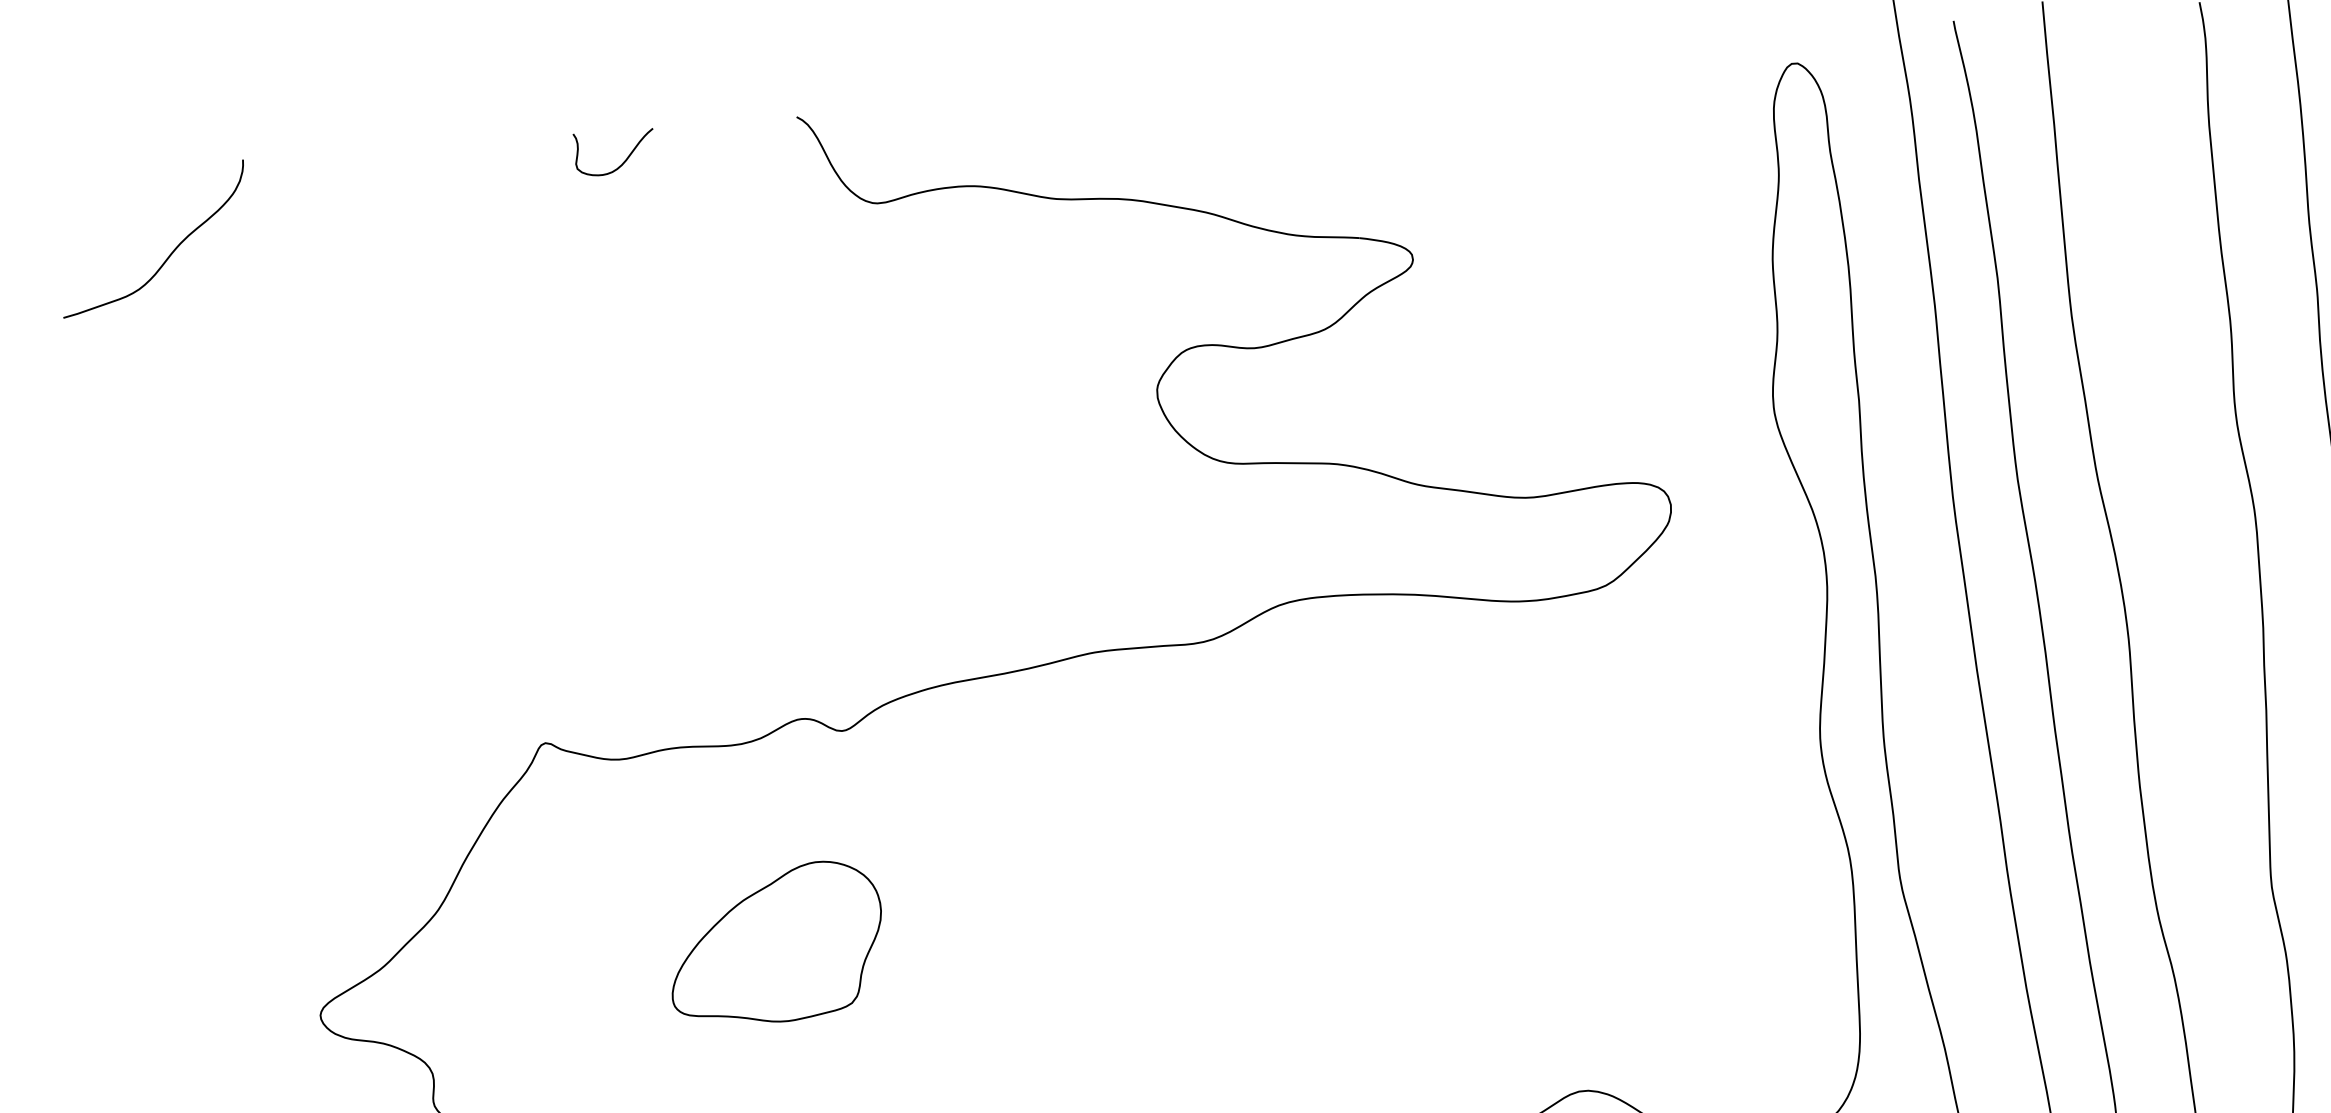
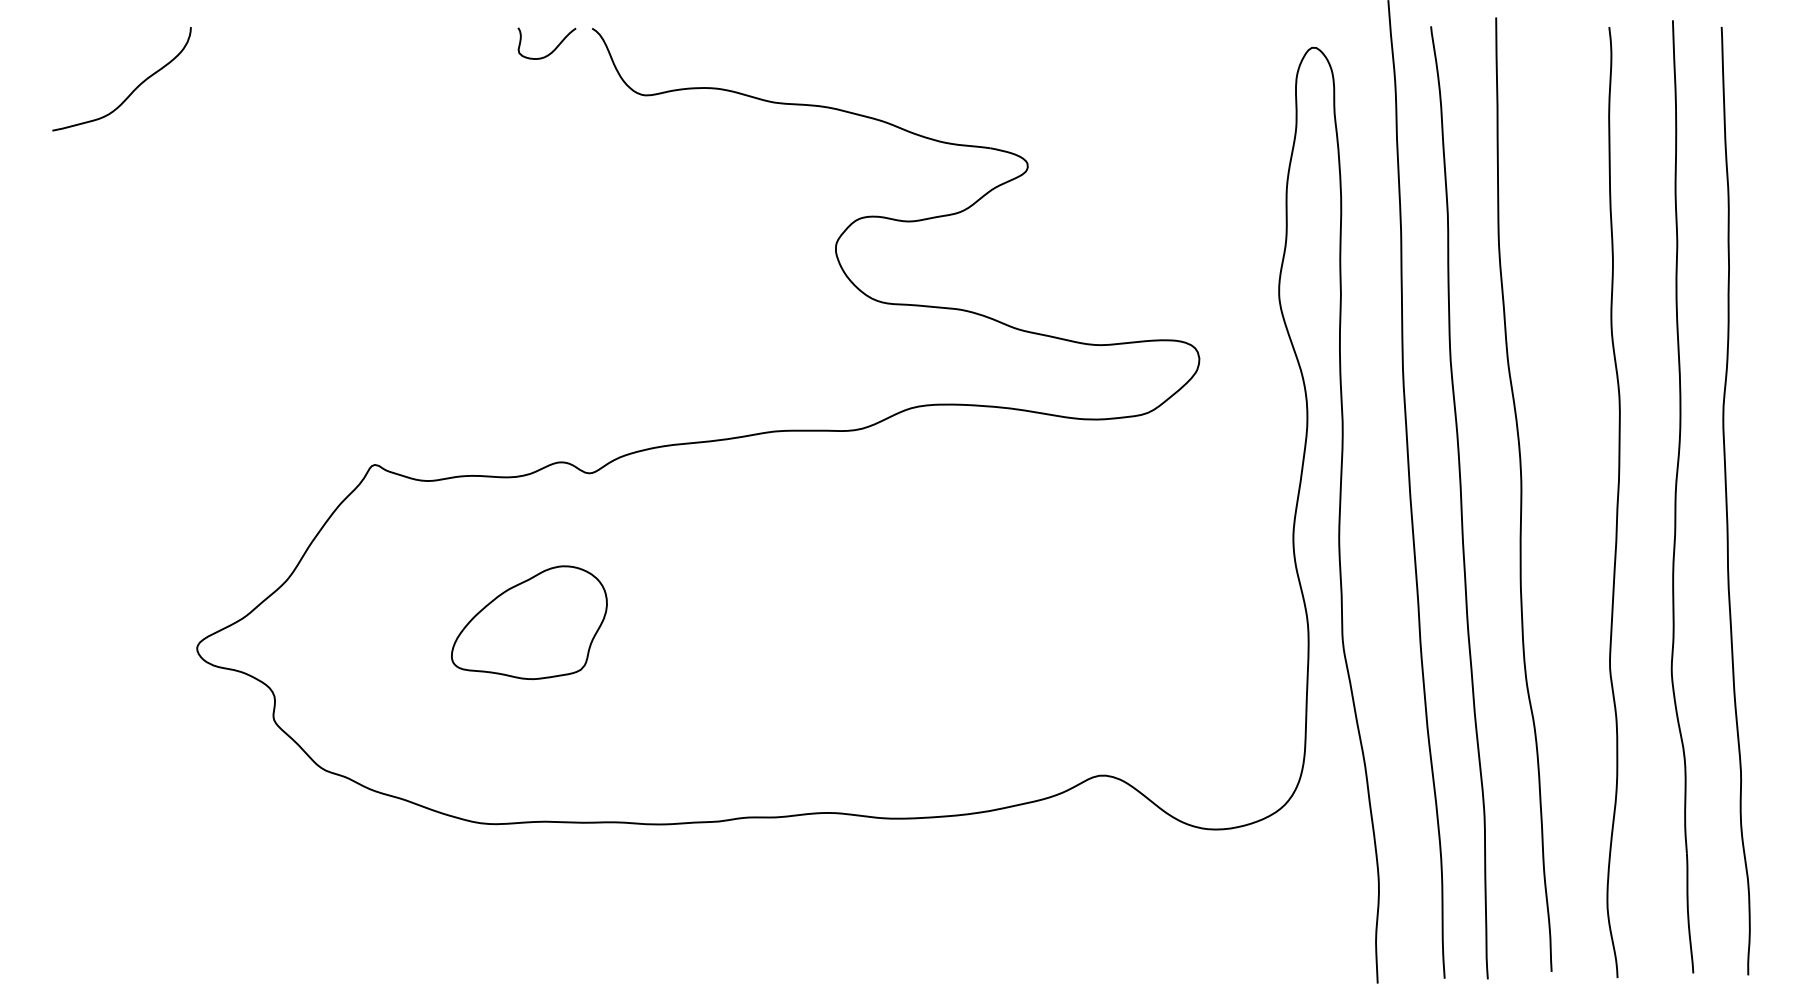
curve: (624, 160) -> (553, 49), moved

